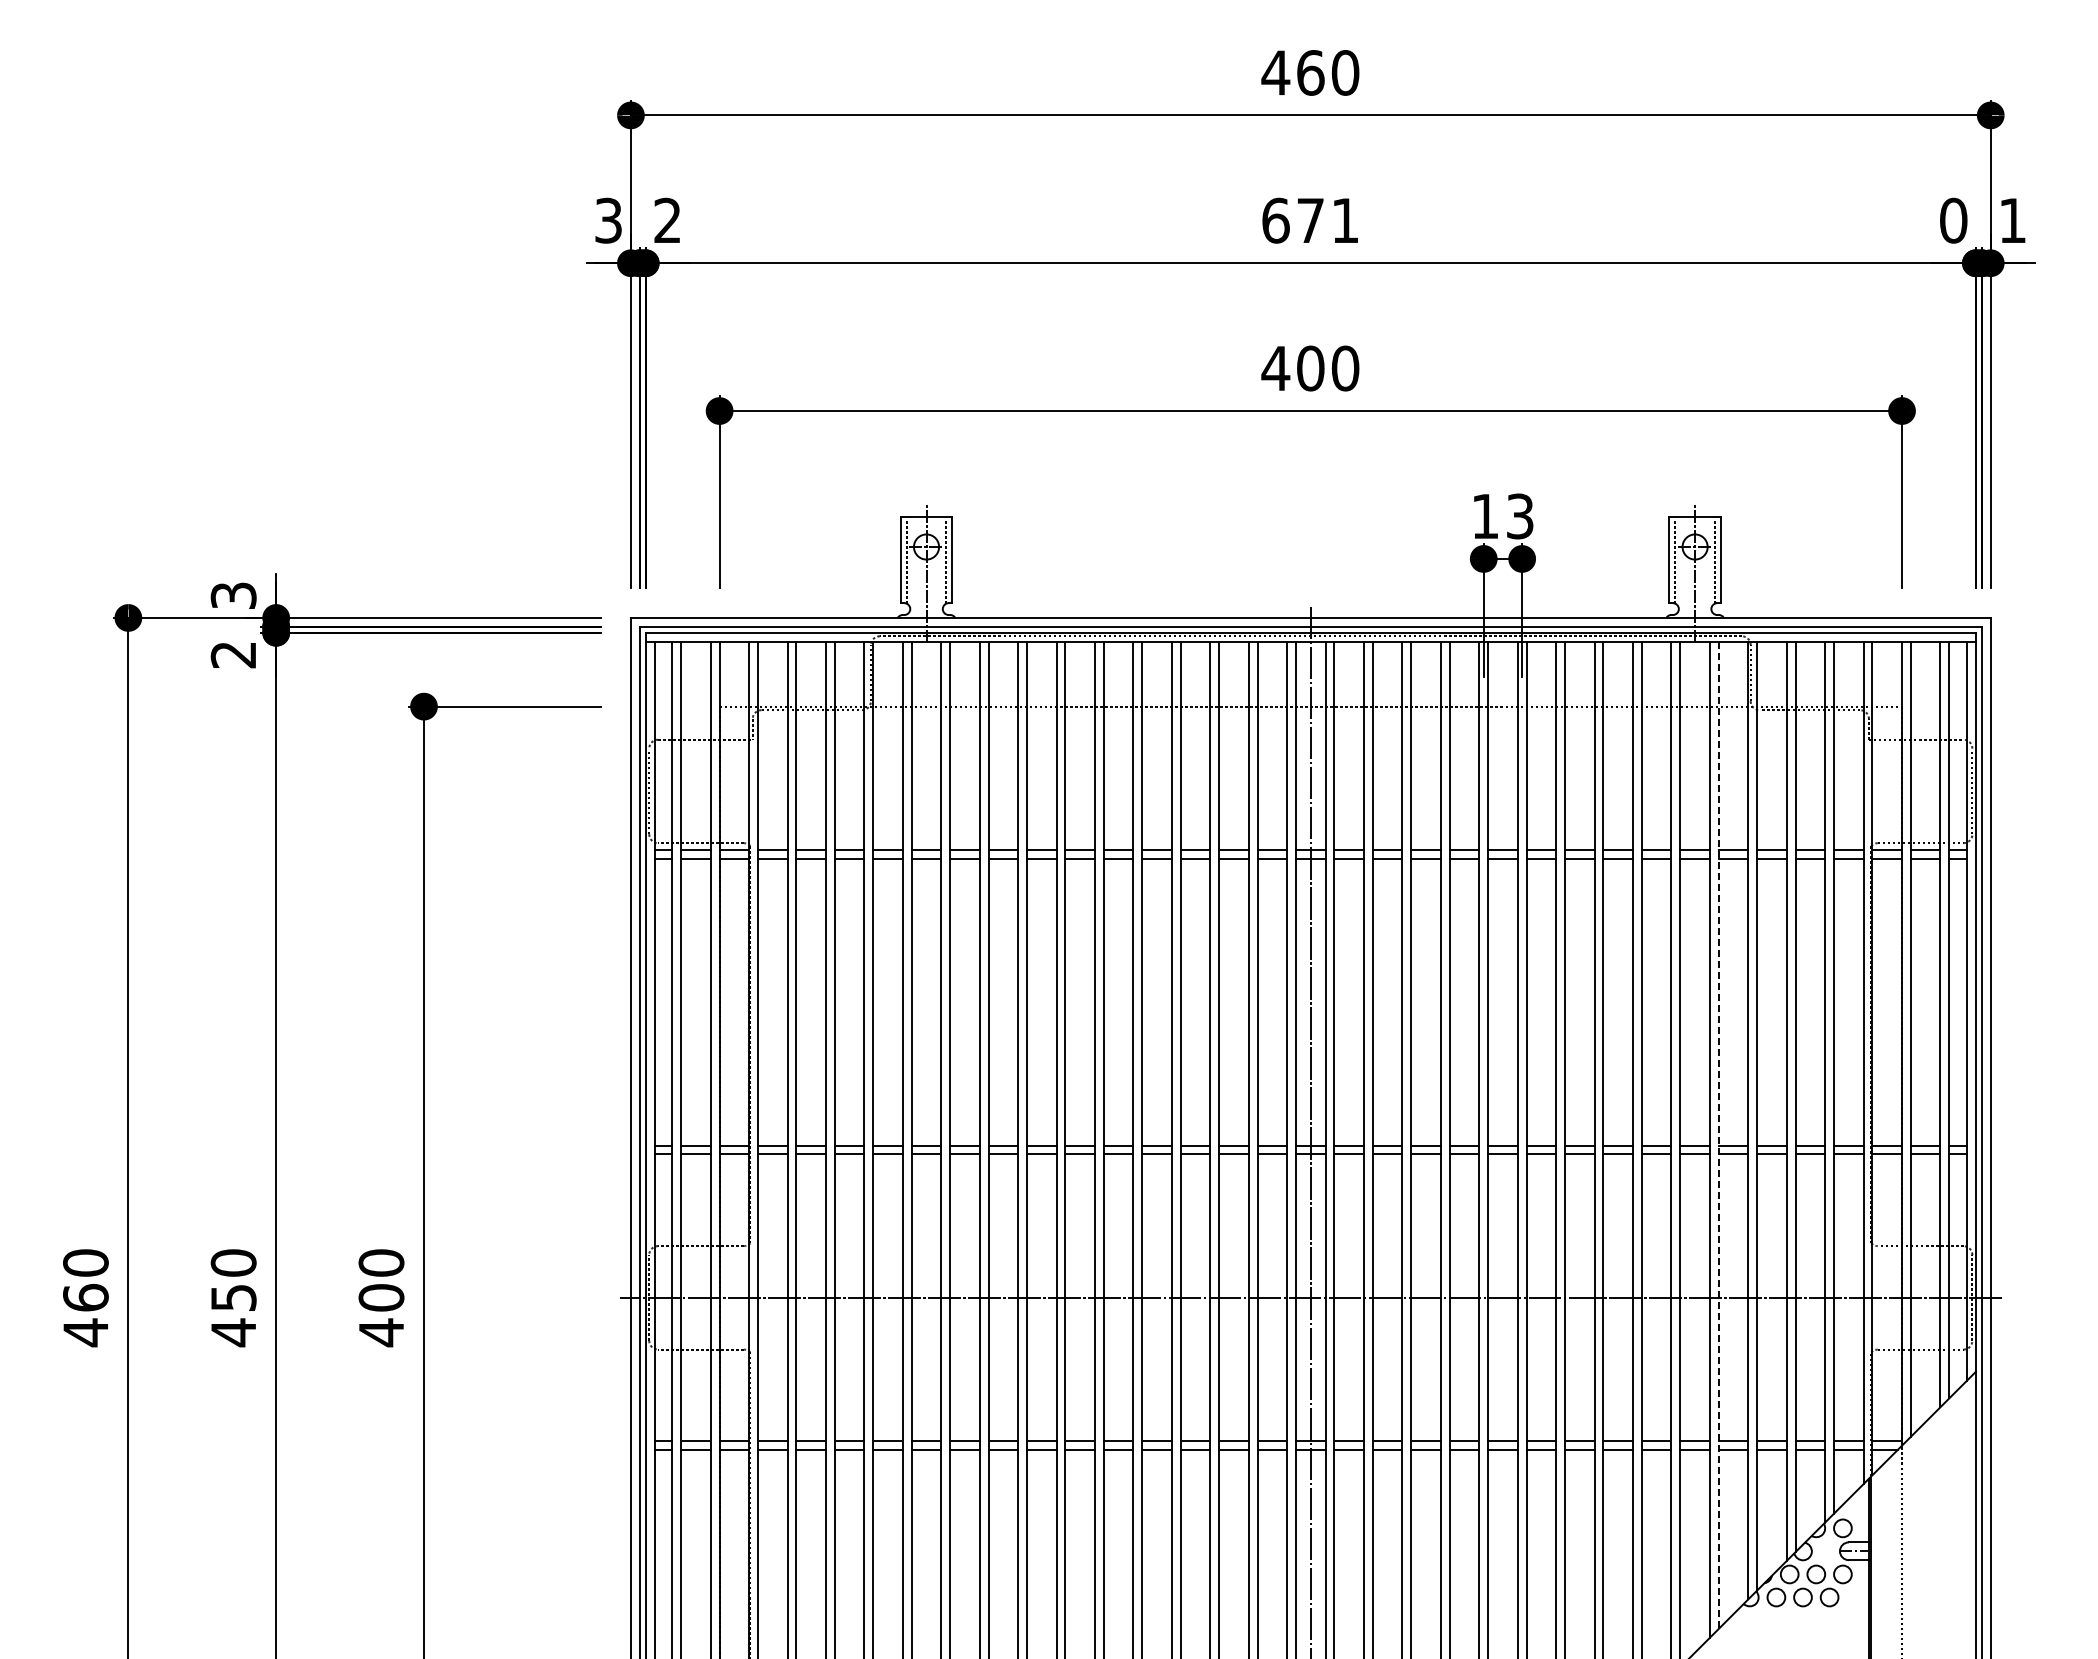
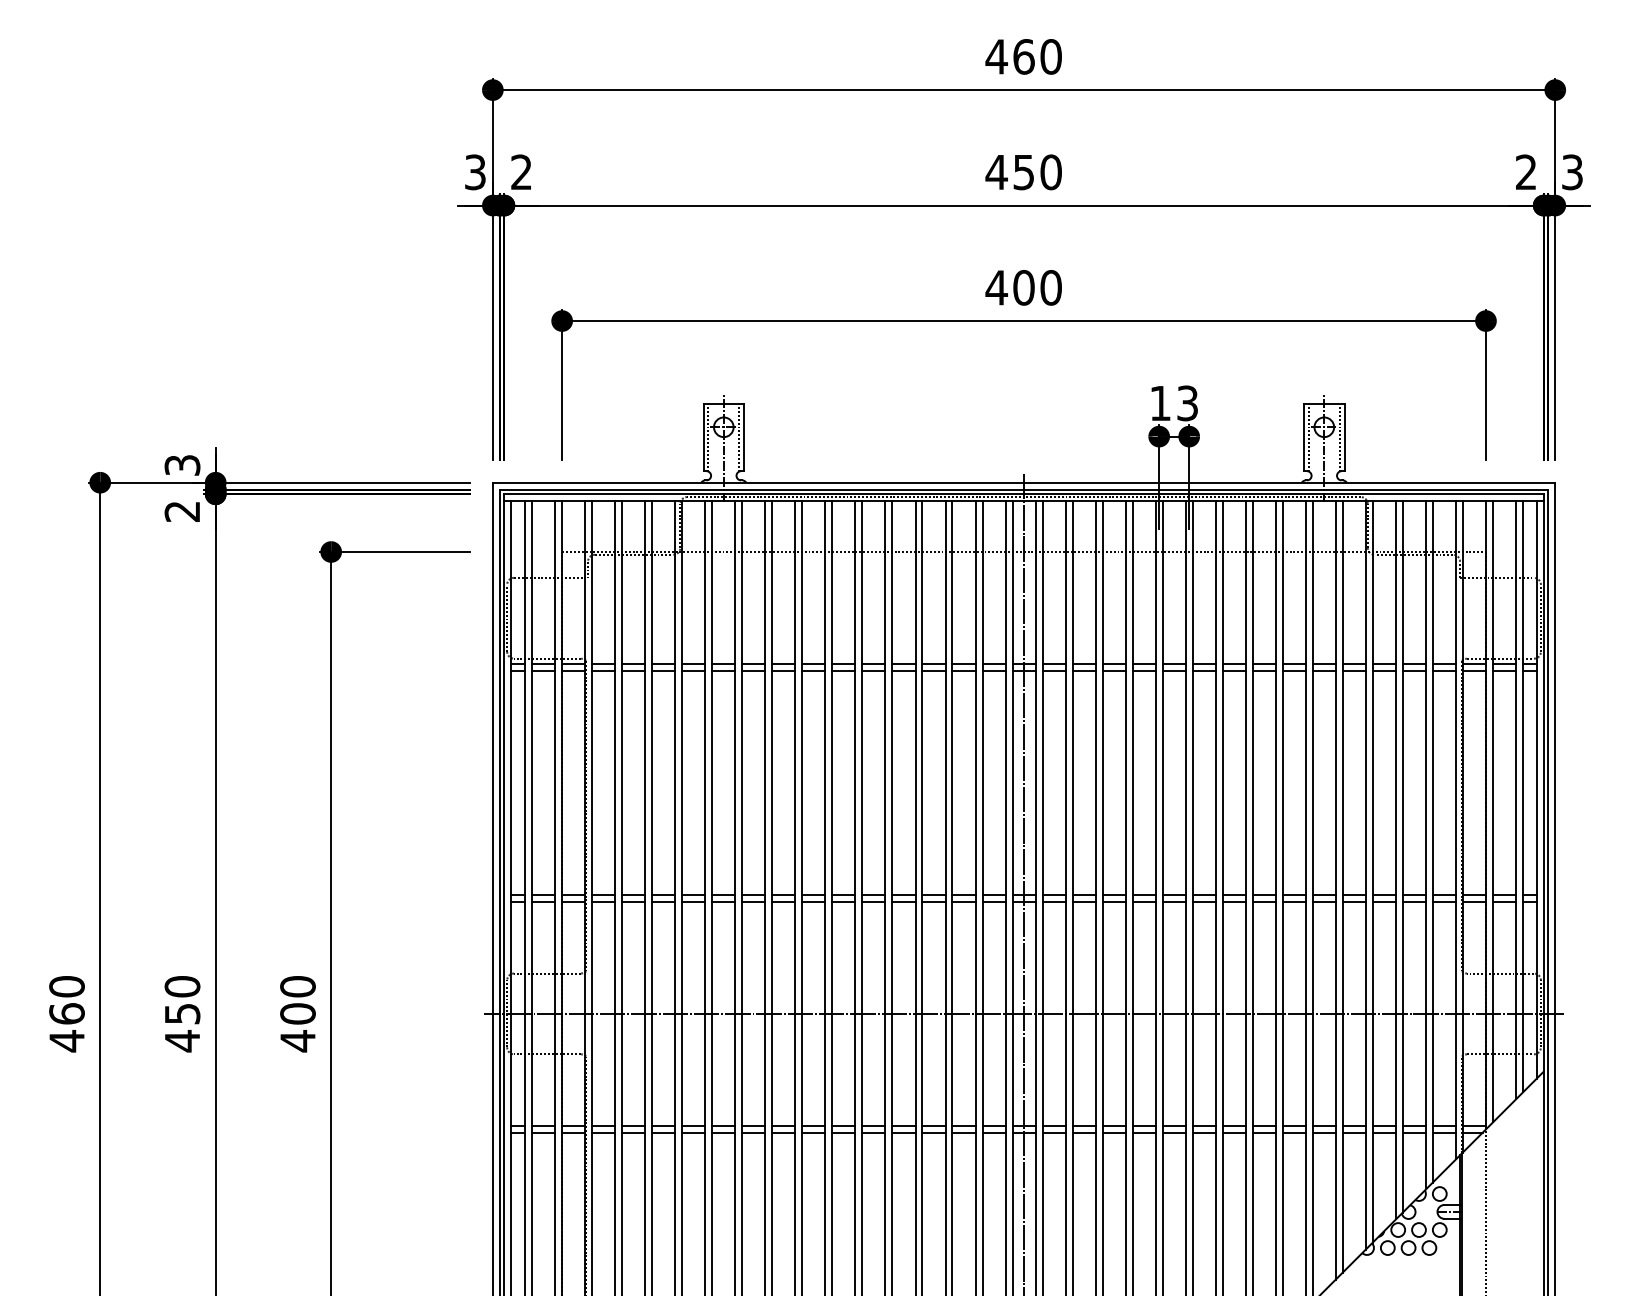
text: (1310, 220) -> (1023, 172), 671 -> 450
text: (1953, 220) -> (1526, 172), 0 -> 2
text: (2012, 220) -> (1572, 172), 1 -> 3
line: (1718, 1135) -> (1342, 887), dashed -> solid

